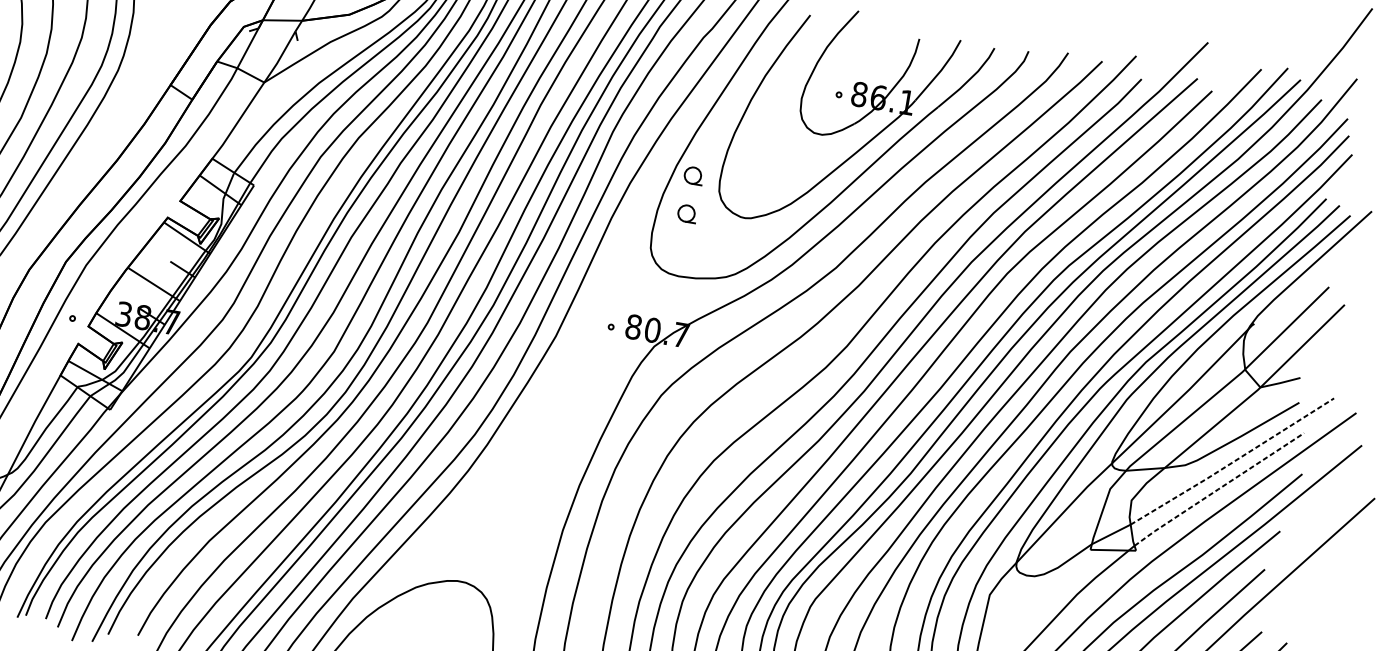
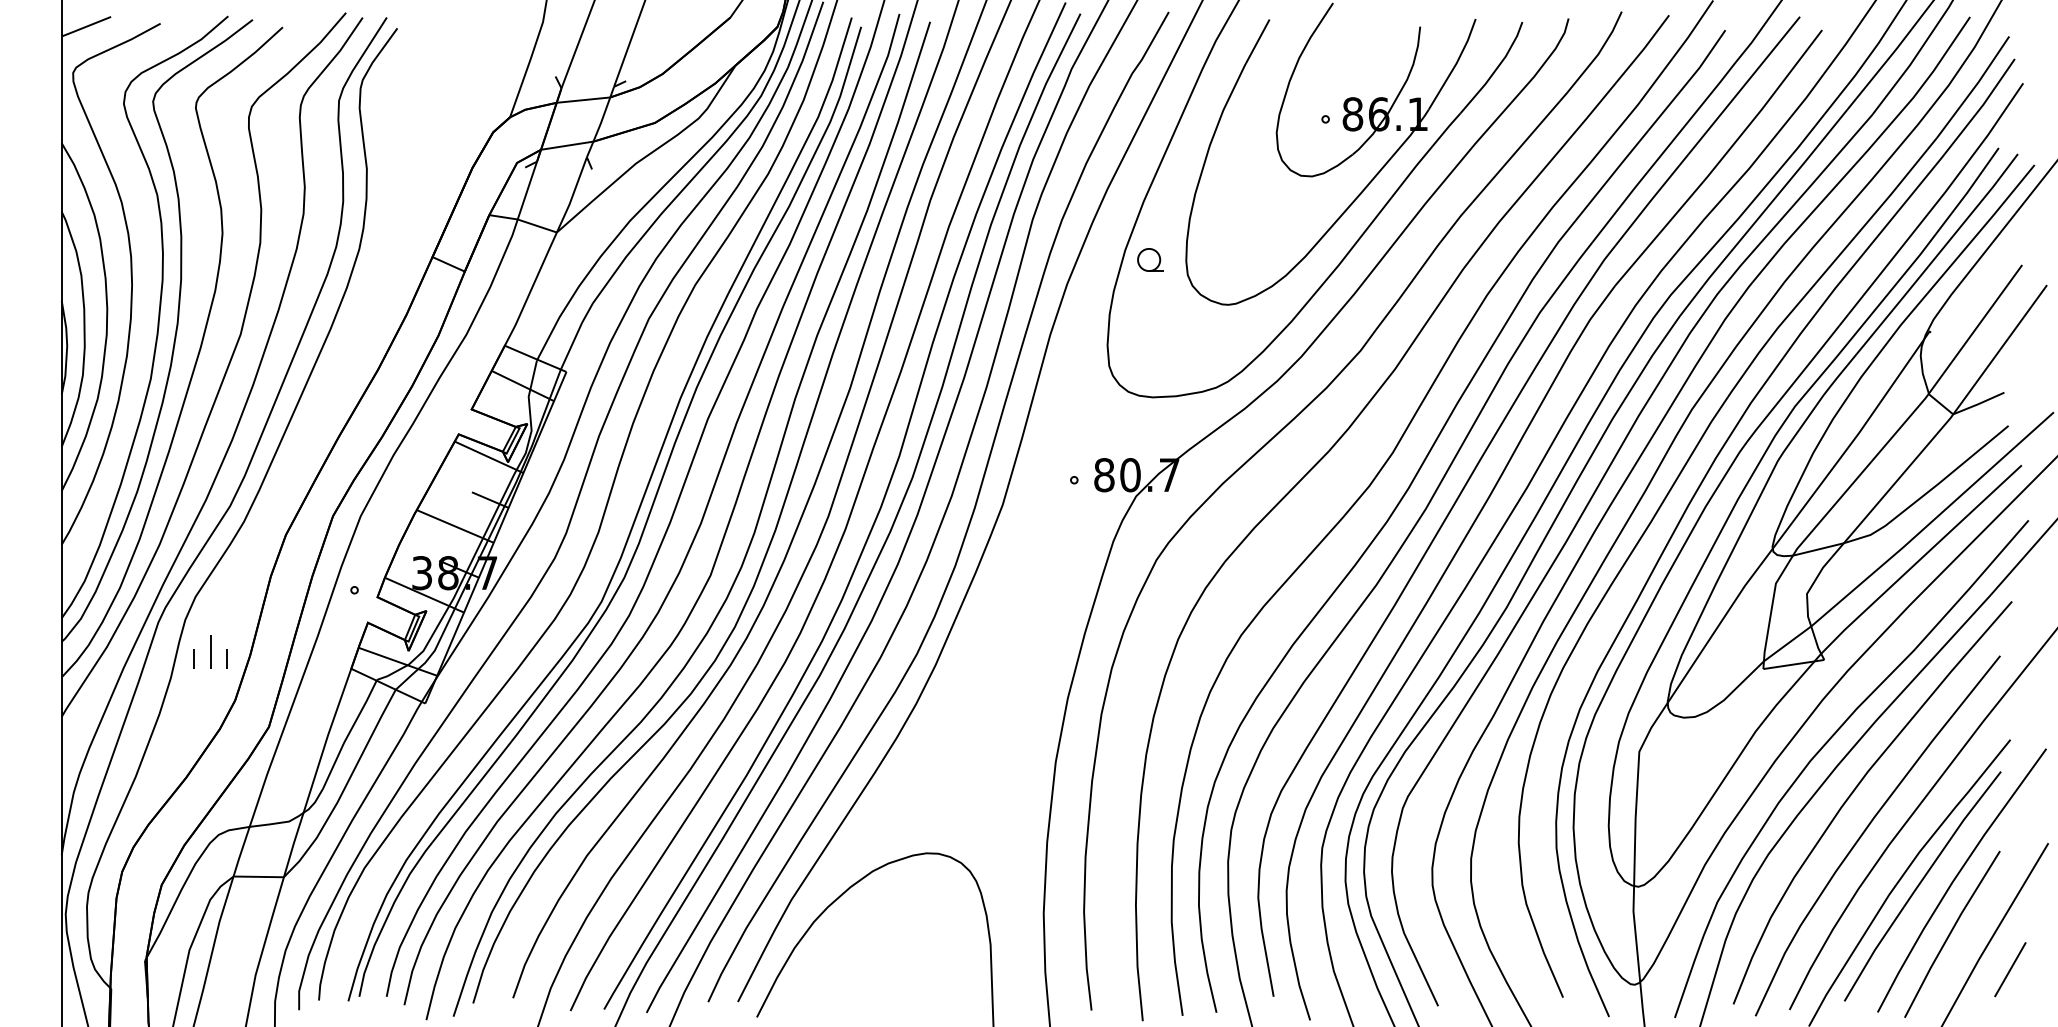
part: (687, 213) -> (1150, 311), removed
line: (1232, 462) -> (1932, 520), dashed -> solid
line: (1218, 489) -> (1920, 559), dashed -> solid

